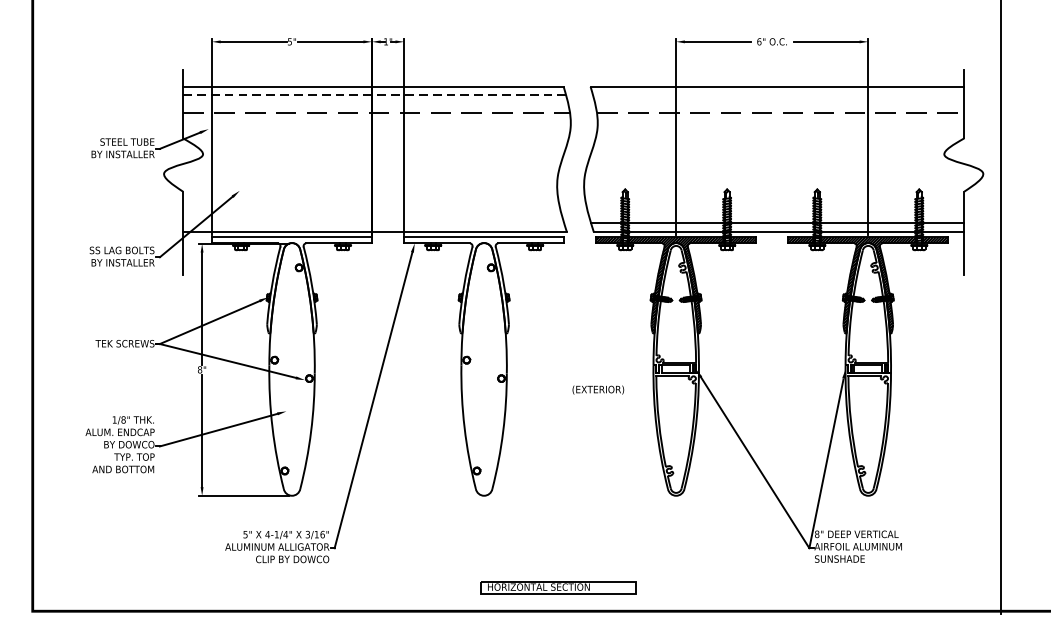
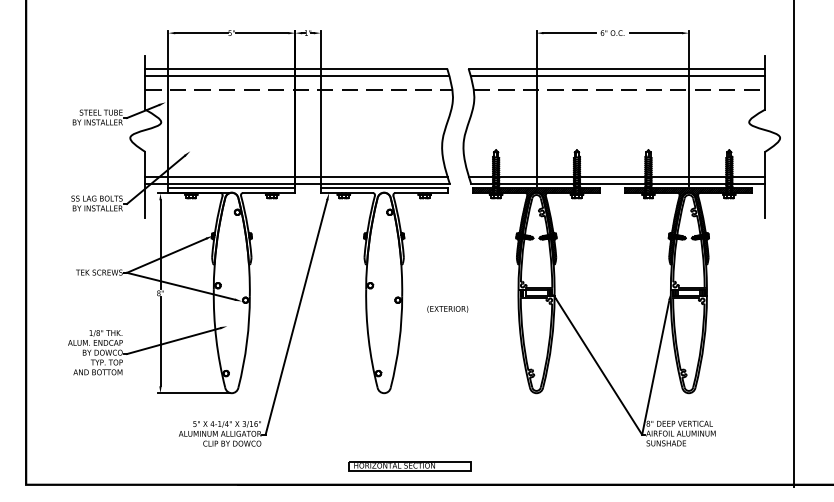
line: (374, 95) -> (297, 75), dashed -> solid
line: (778, 95) -> (617, 75), added
line: (373, 223) -> (296, 177), added
text: (597, 388) -> (447, 308), moved
part: (557, 588) -> (409, 466), moved

